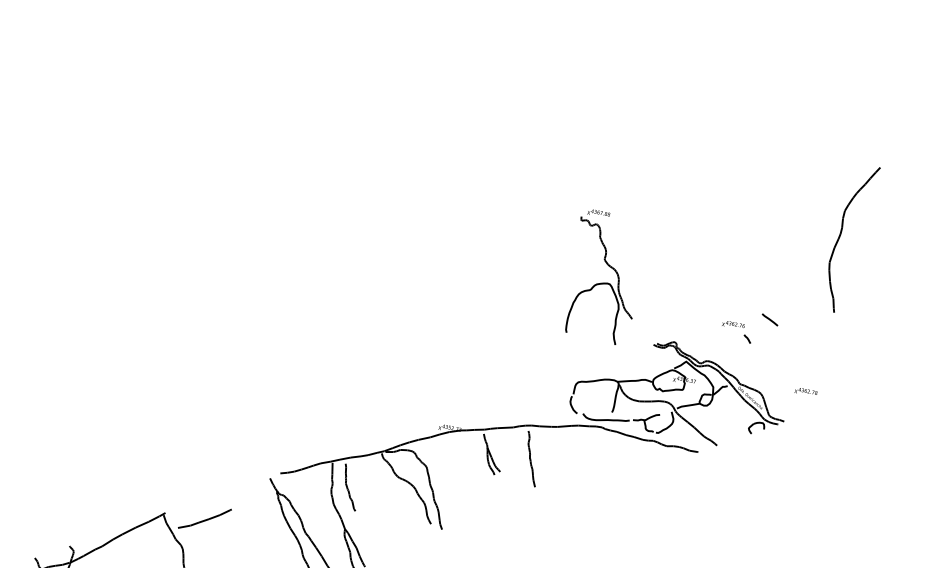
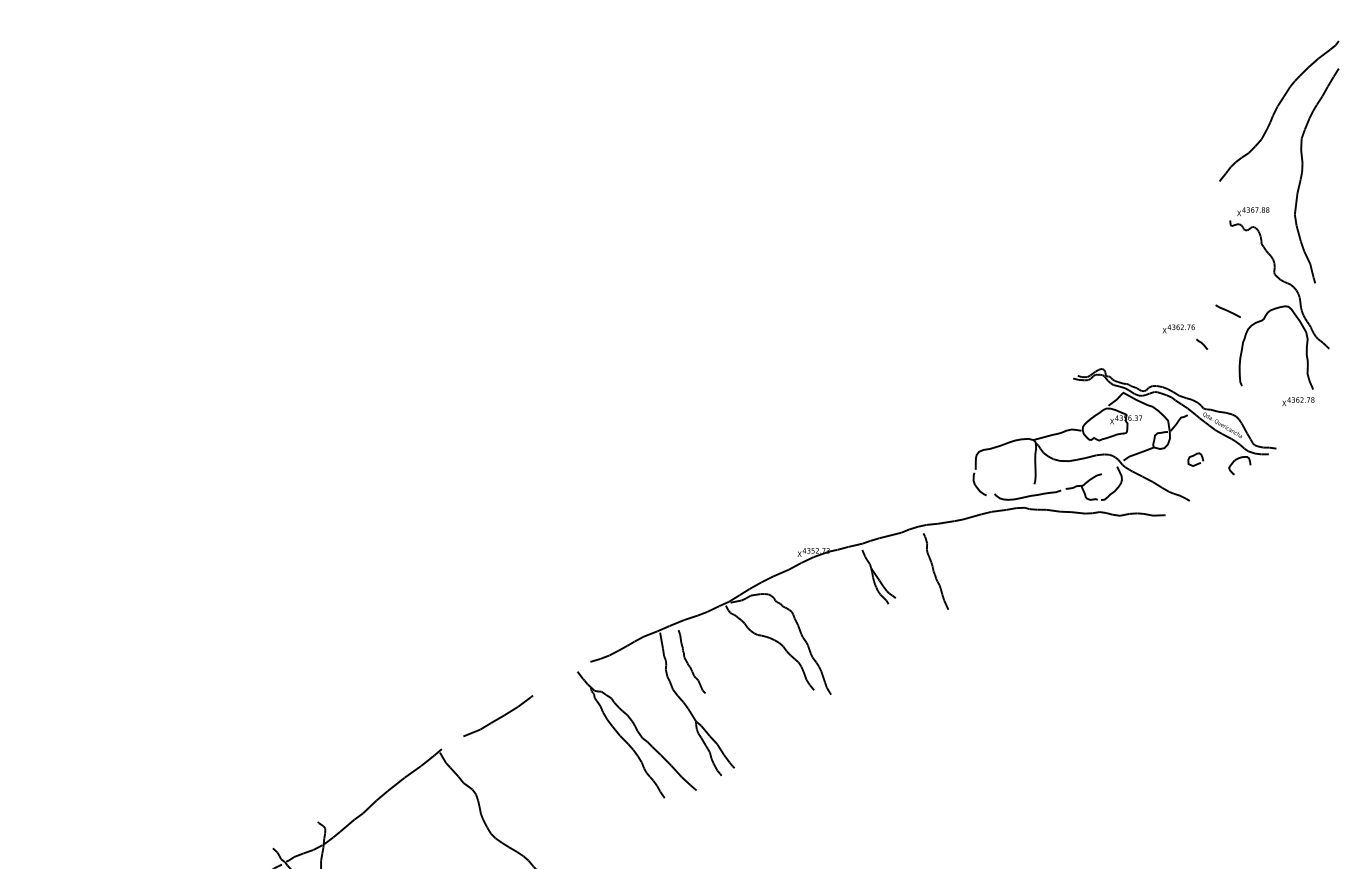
curve: (832, 187) -> (1277, 109), added
part: (605, 282) -> (1282, 305), moved
curve: (726, 415) -> (1194, 456), added
curve: (204, 519) -> (498, 717), moved

